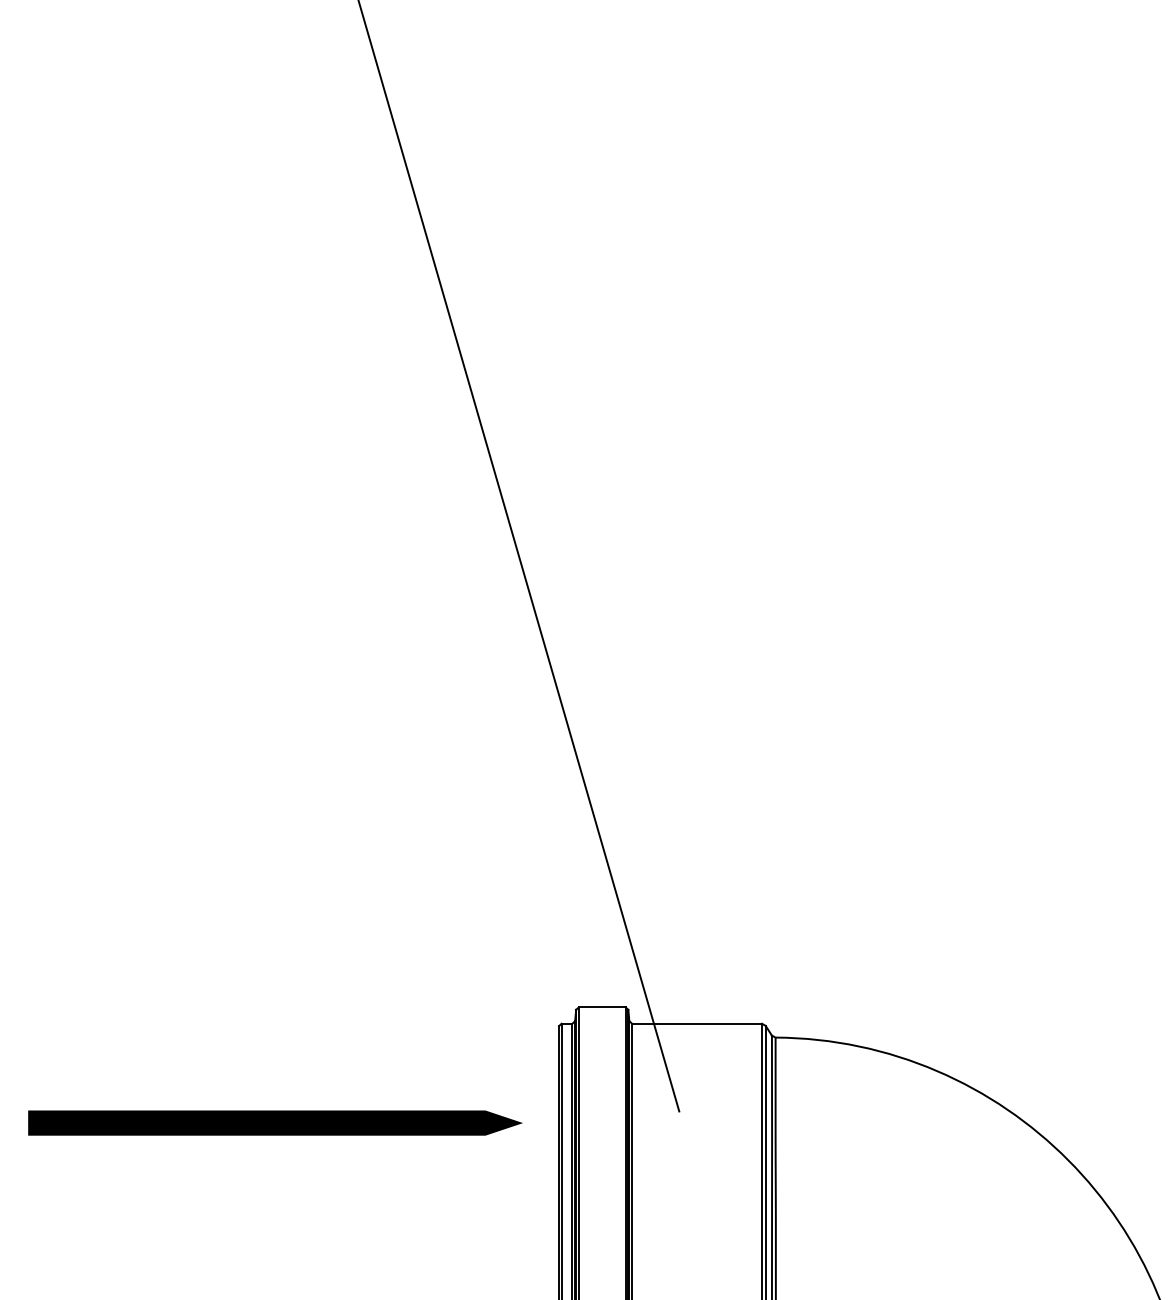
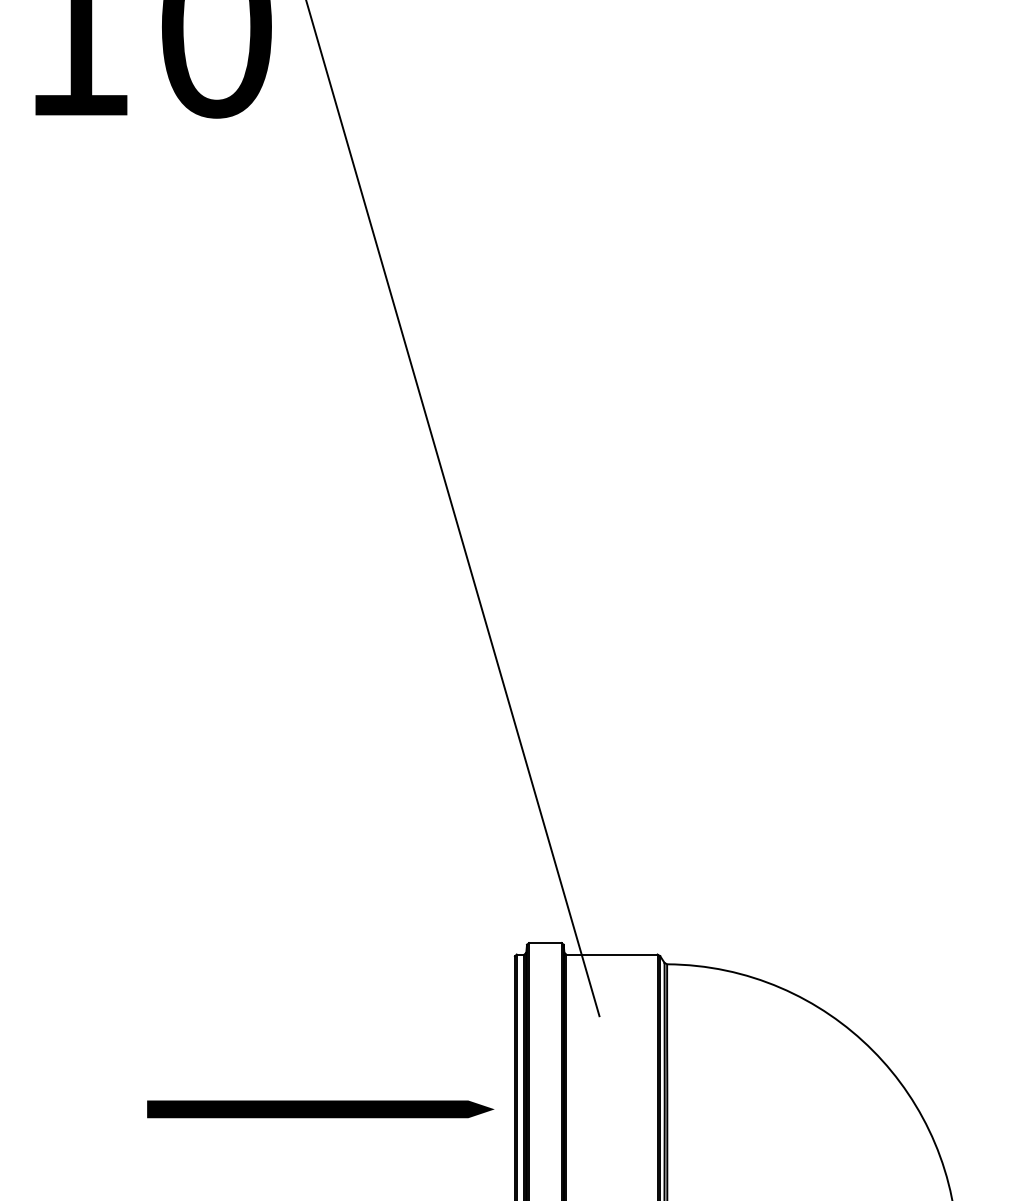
line: (274, 1123) -> (320, 1109), moved

